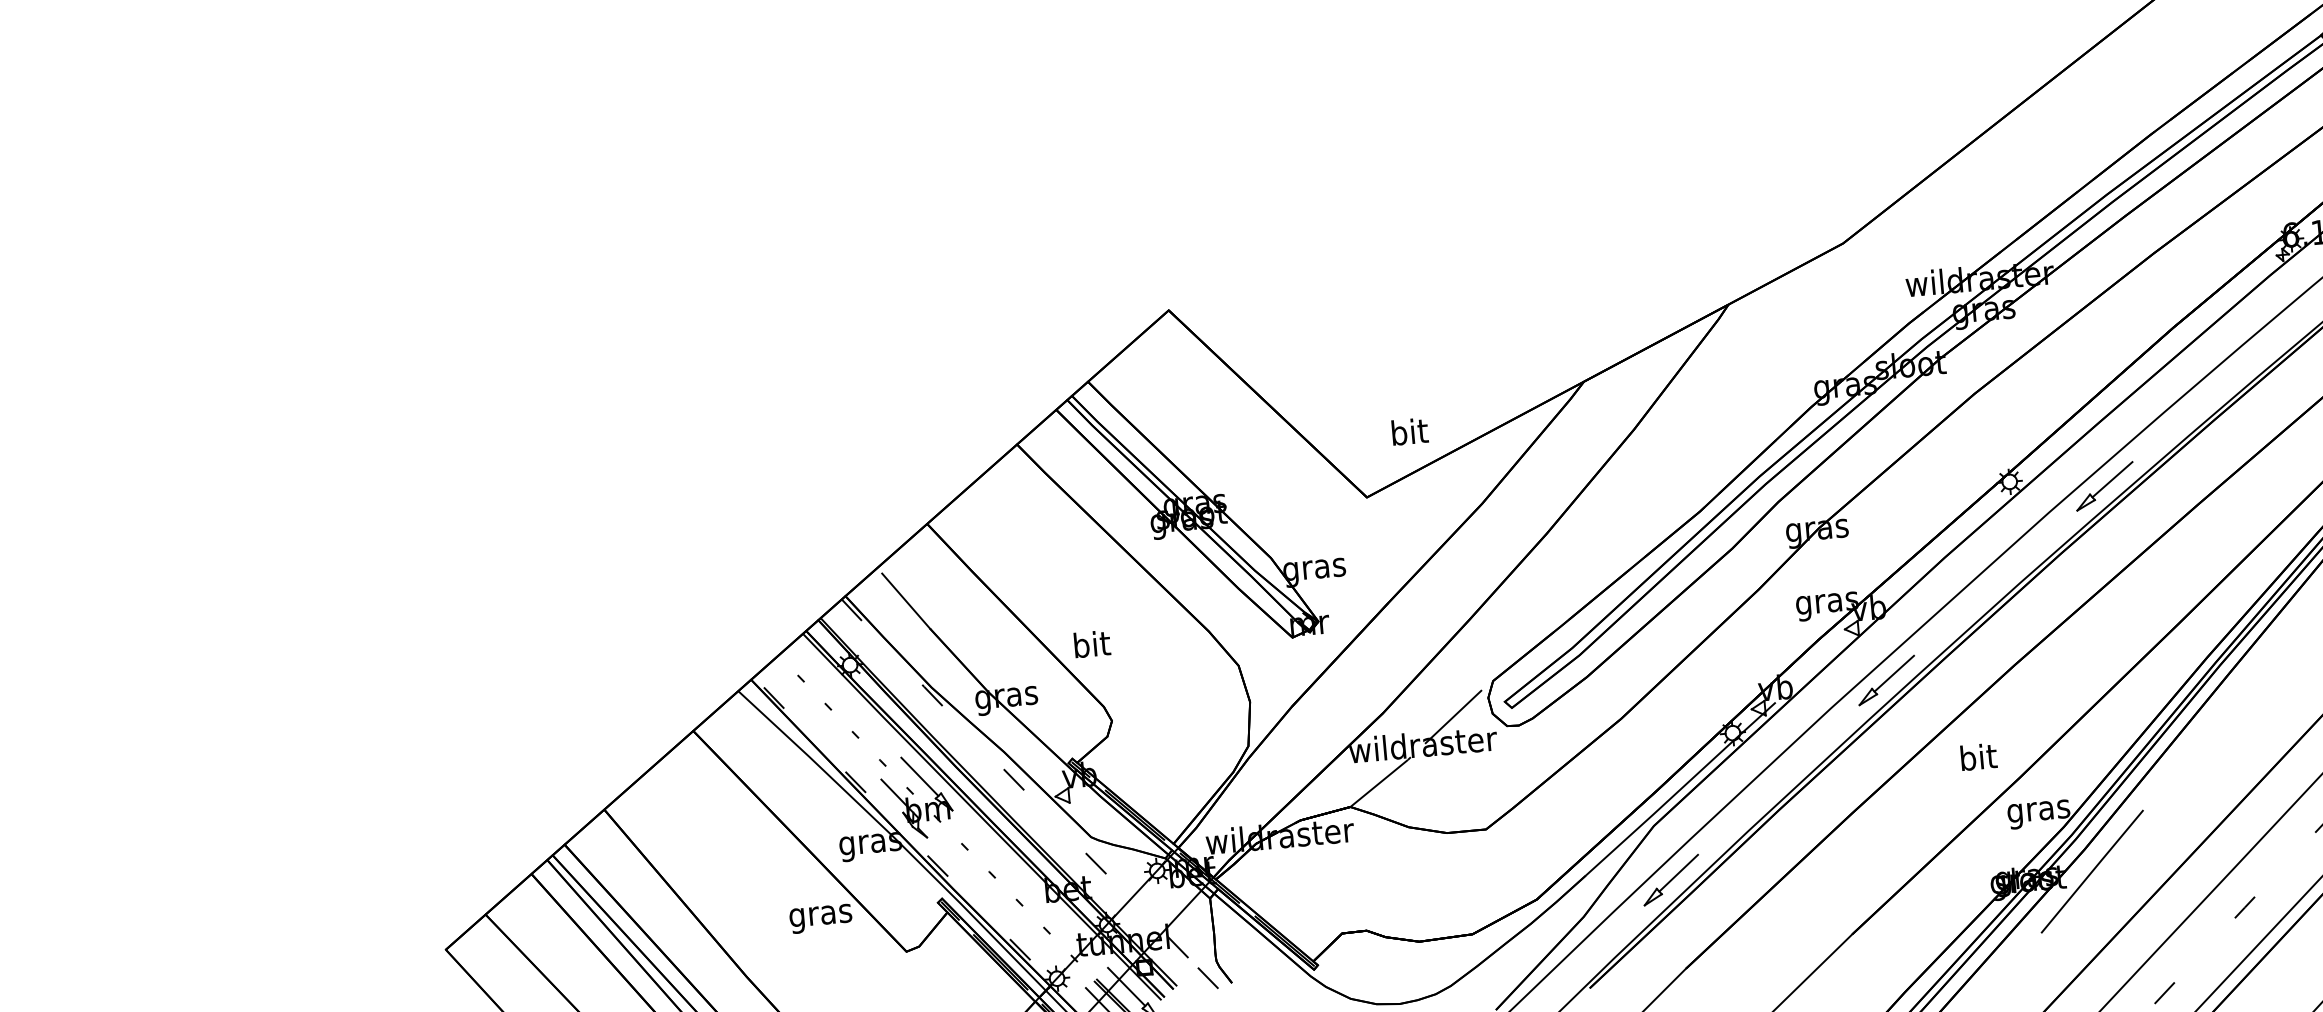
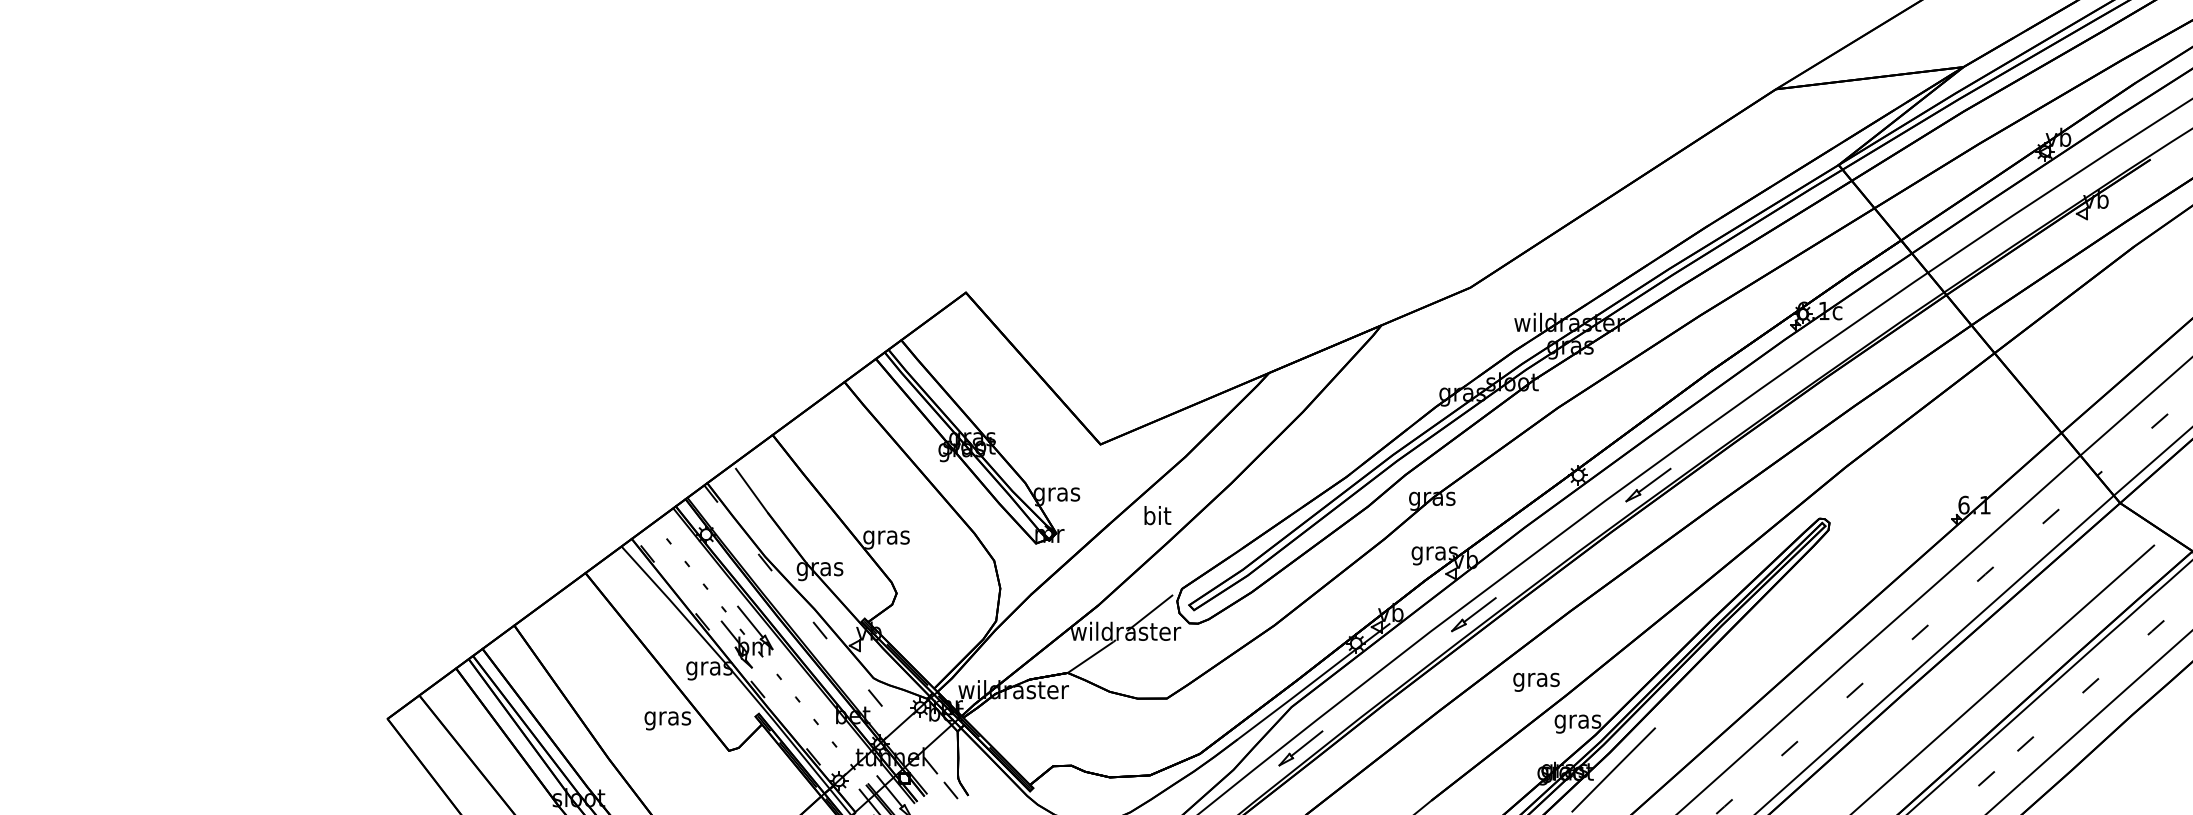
text: (1409, 431) -> (1157, 515), moved
text: (1091, 647) -> (886, 537), bit -> gras
text: (1978, 759) -> (1536, 679), bit -> gras

